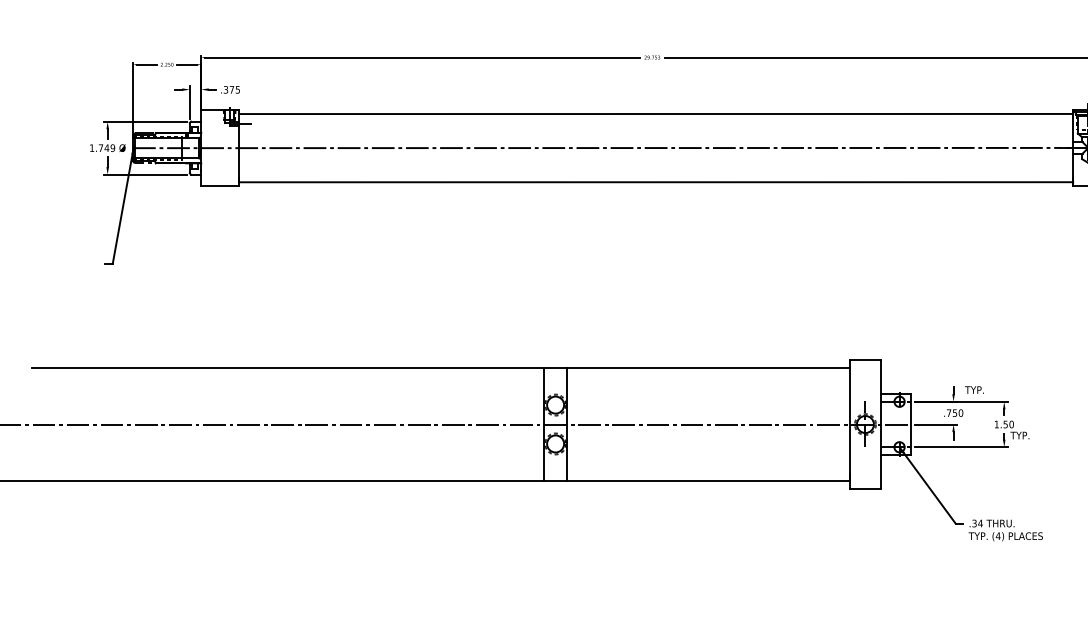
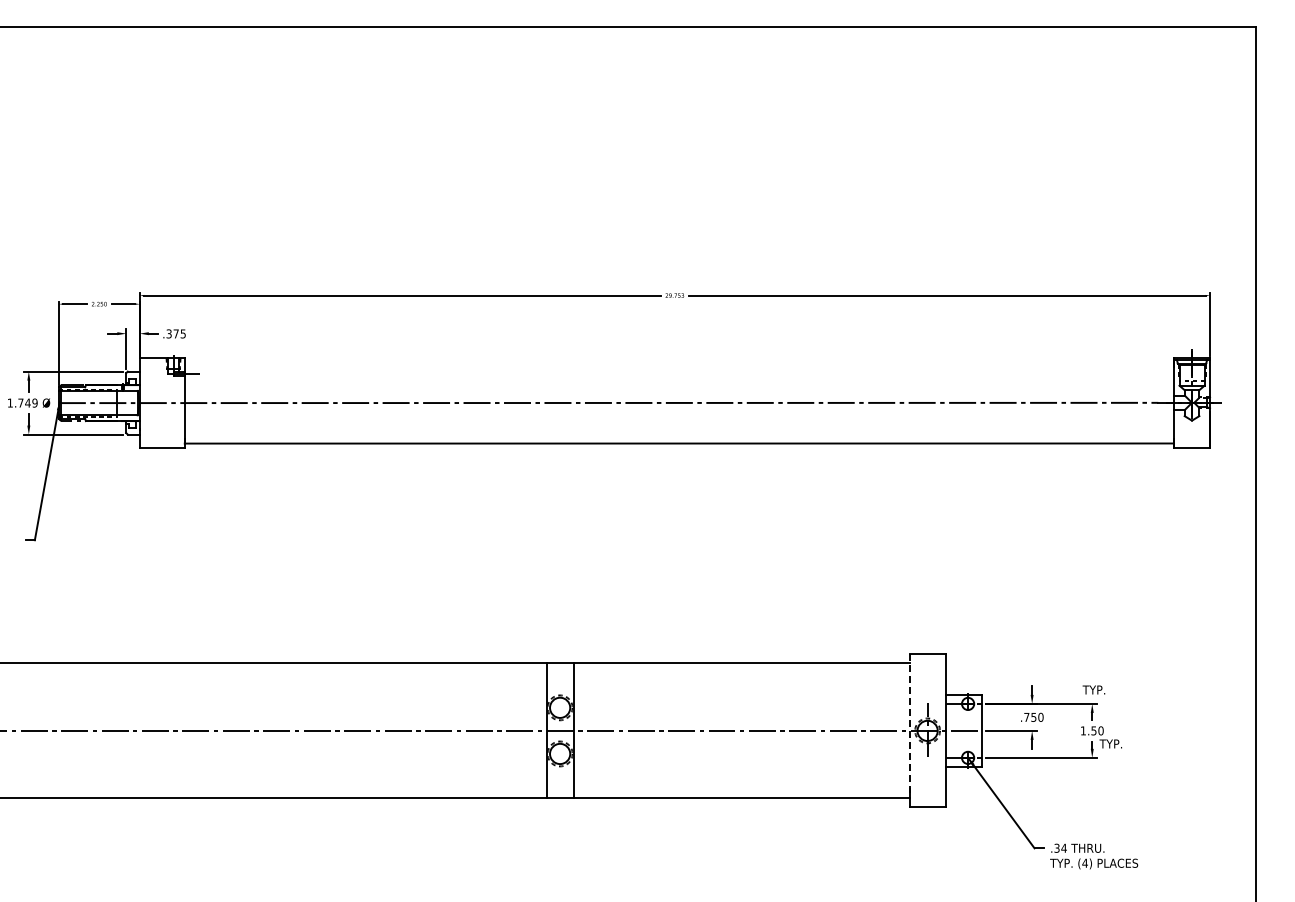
line: (656, 113) -> (679, 362), removed
text: (974, 389) -> (1093, 689), moved
line: (850, 420) -> (909, 726), solid -> dashed

